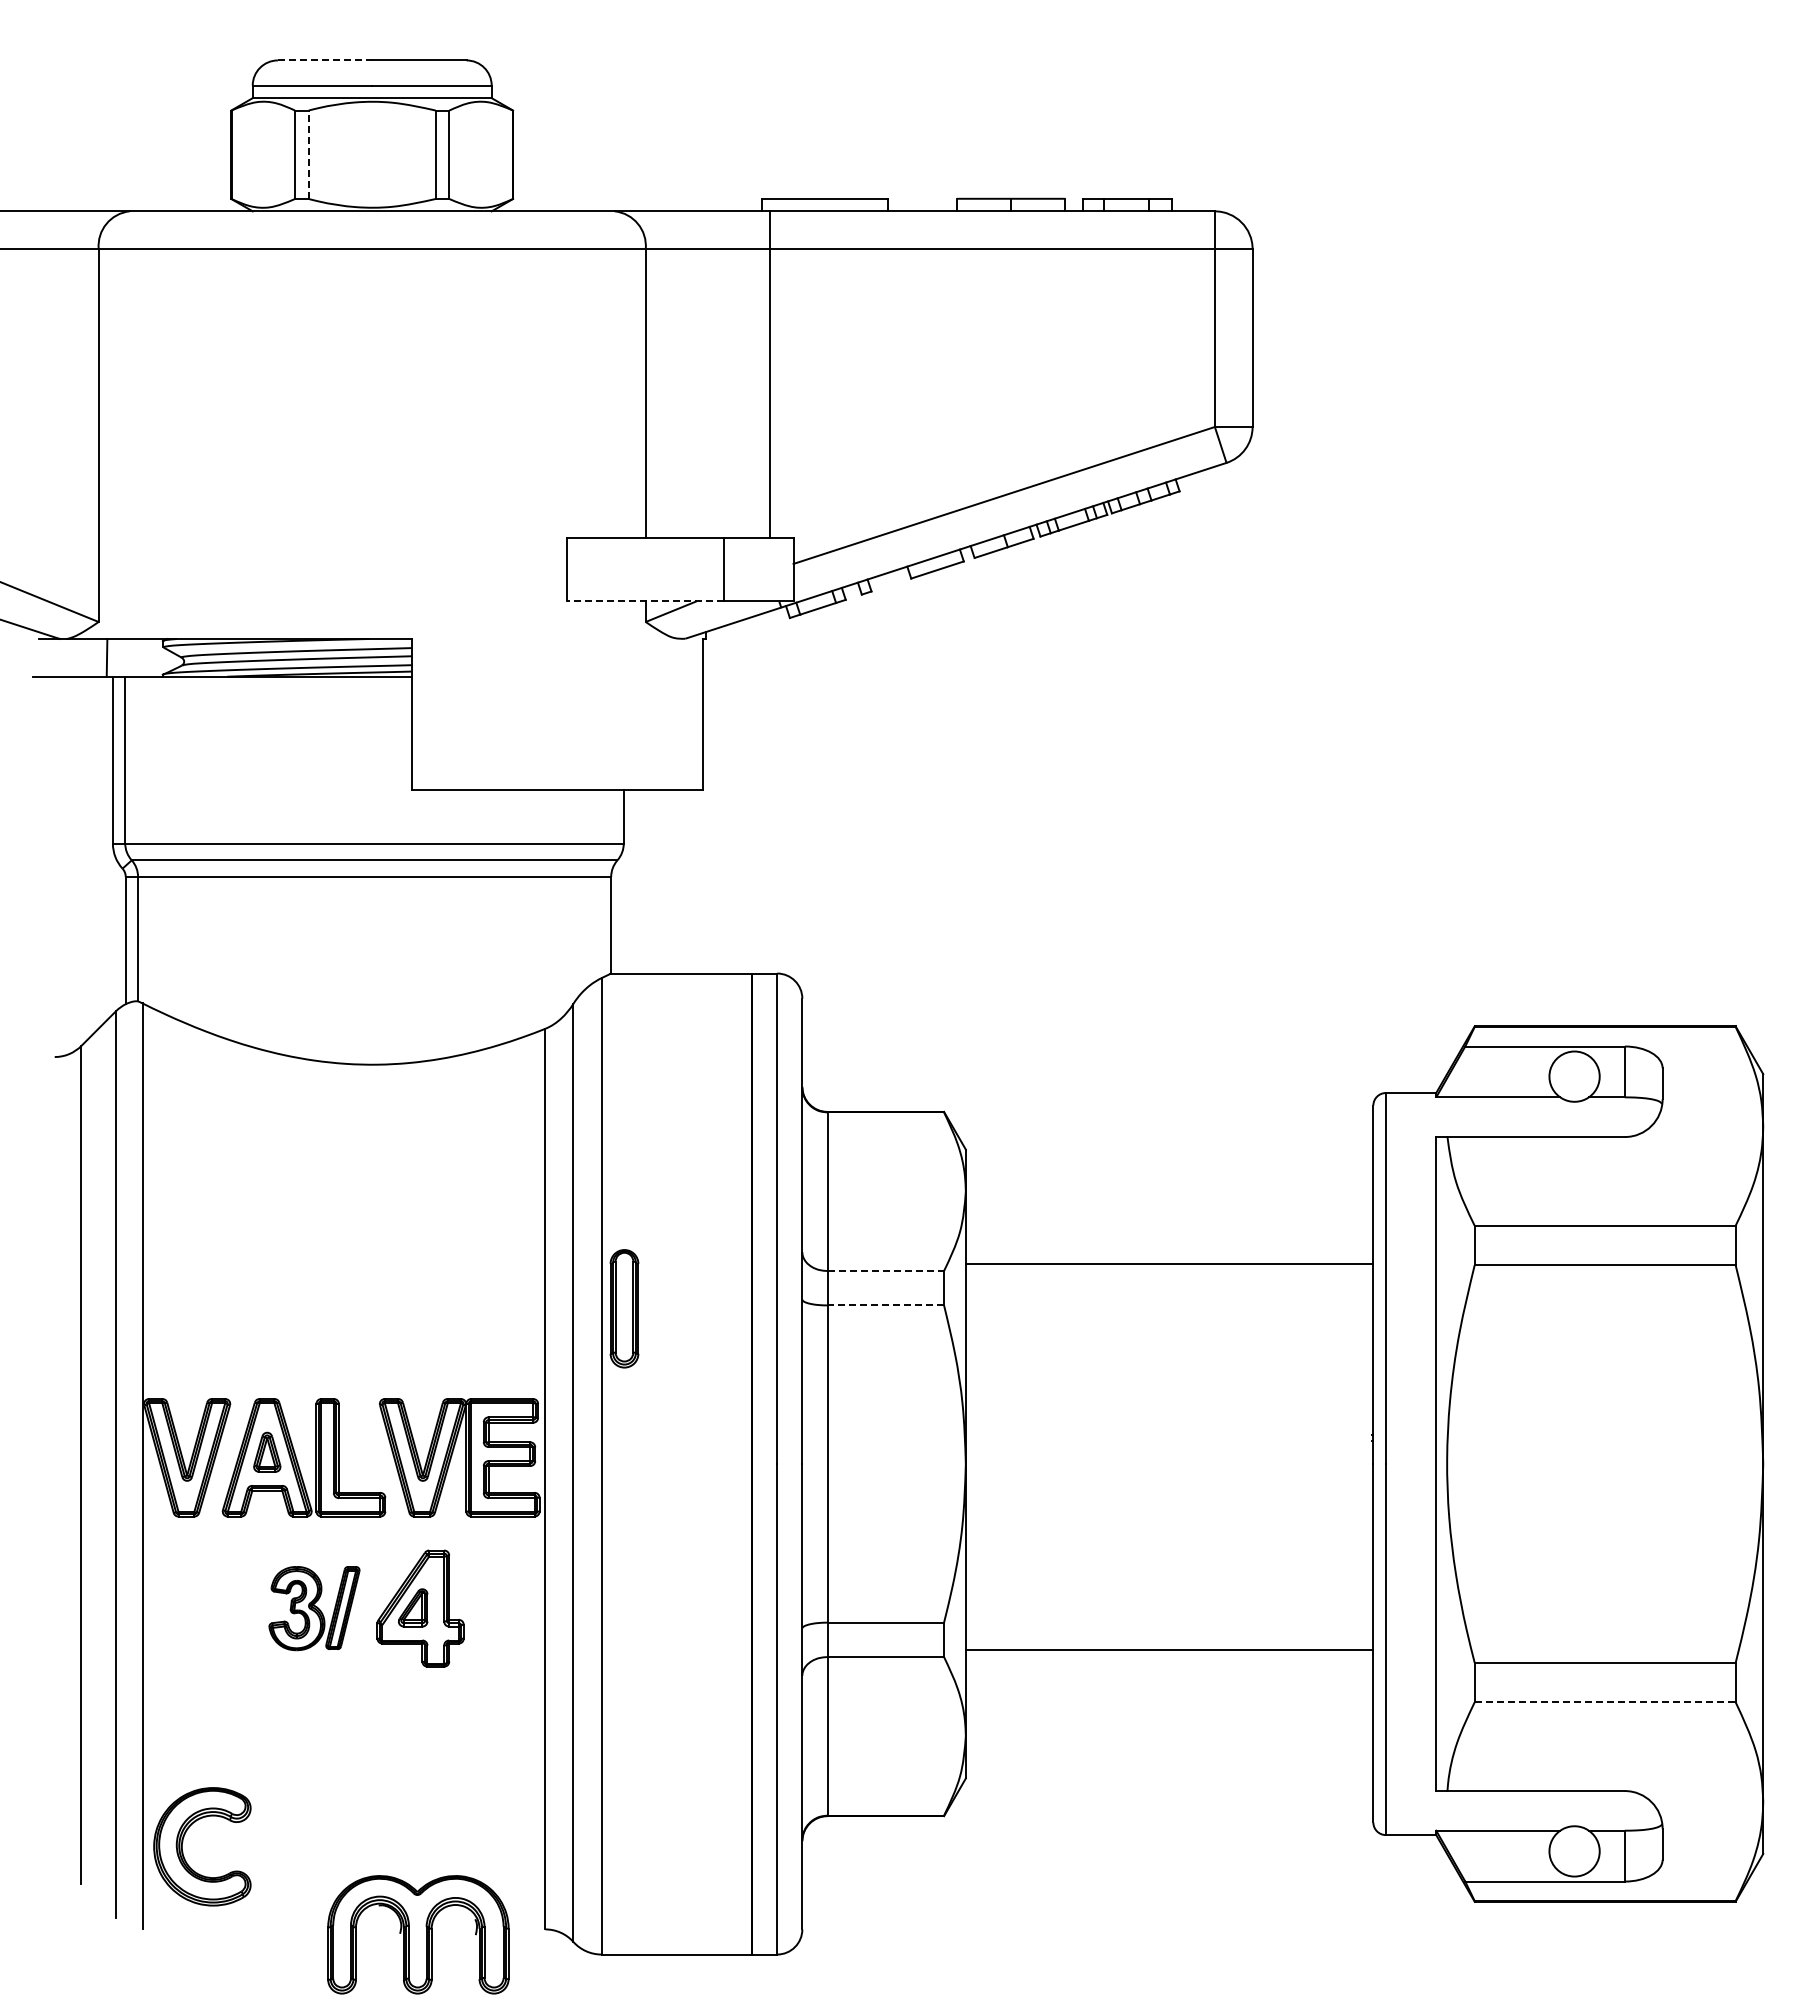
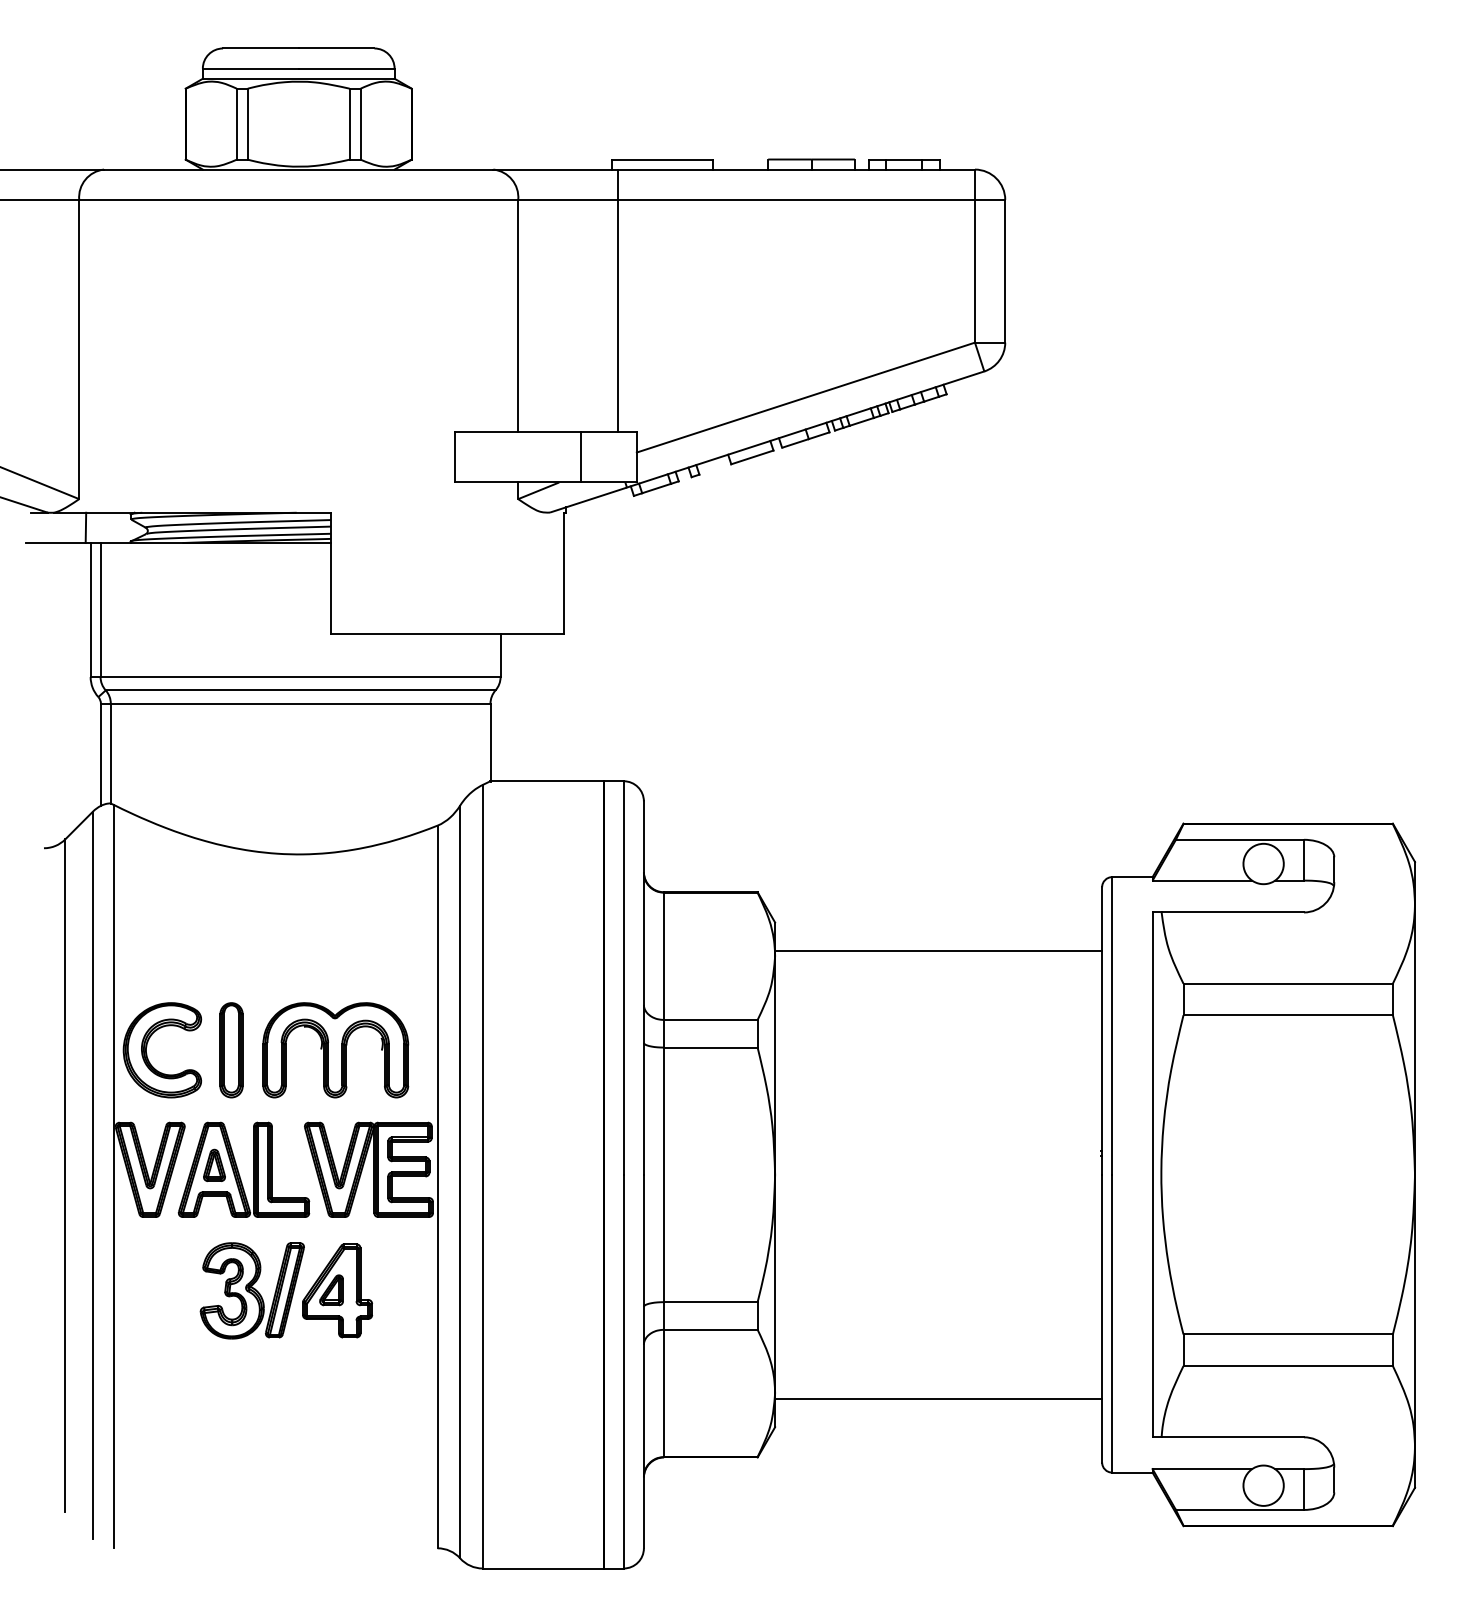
line: (325, 60) -> (261, 48), dashed -> solid
line: (308, 154) -> (247, 123), dashed -> solid
line: (645, 601) -> (518, 482), dashed -> solid
line: (1169, 1263) -> (938, 950), moved
line: (886, 1271) -> (711, 1020), dashed -> solid
line: (885, 1305) -> (710, 1047), dashed -> solid
part: (624, 1308) -> (231, 1050), moved
part: (314, 1608) -> (252, 1290), size x1.43
line: (1169, 1650) -> (938, 1399), moved
line: (1605, 1702) -> (1288, 1366), dashed -> solid
part: (183, 1842) -> (147, 1046), moved
part: (418, 1934) -> (335, 1050), moved

